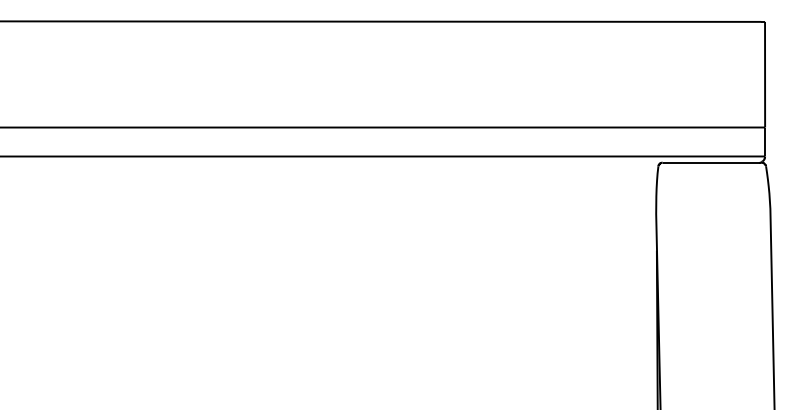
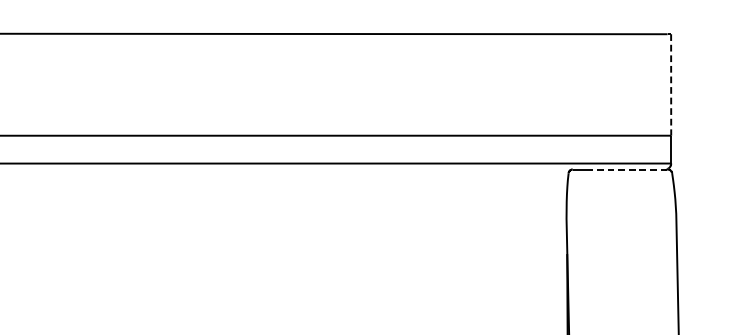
line: (765, 74) -> (671, 84), solid -> dashed
line: (719, 162) -> (627, 169), solid -> dashed

